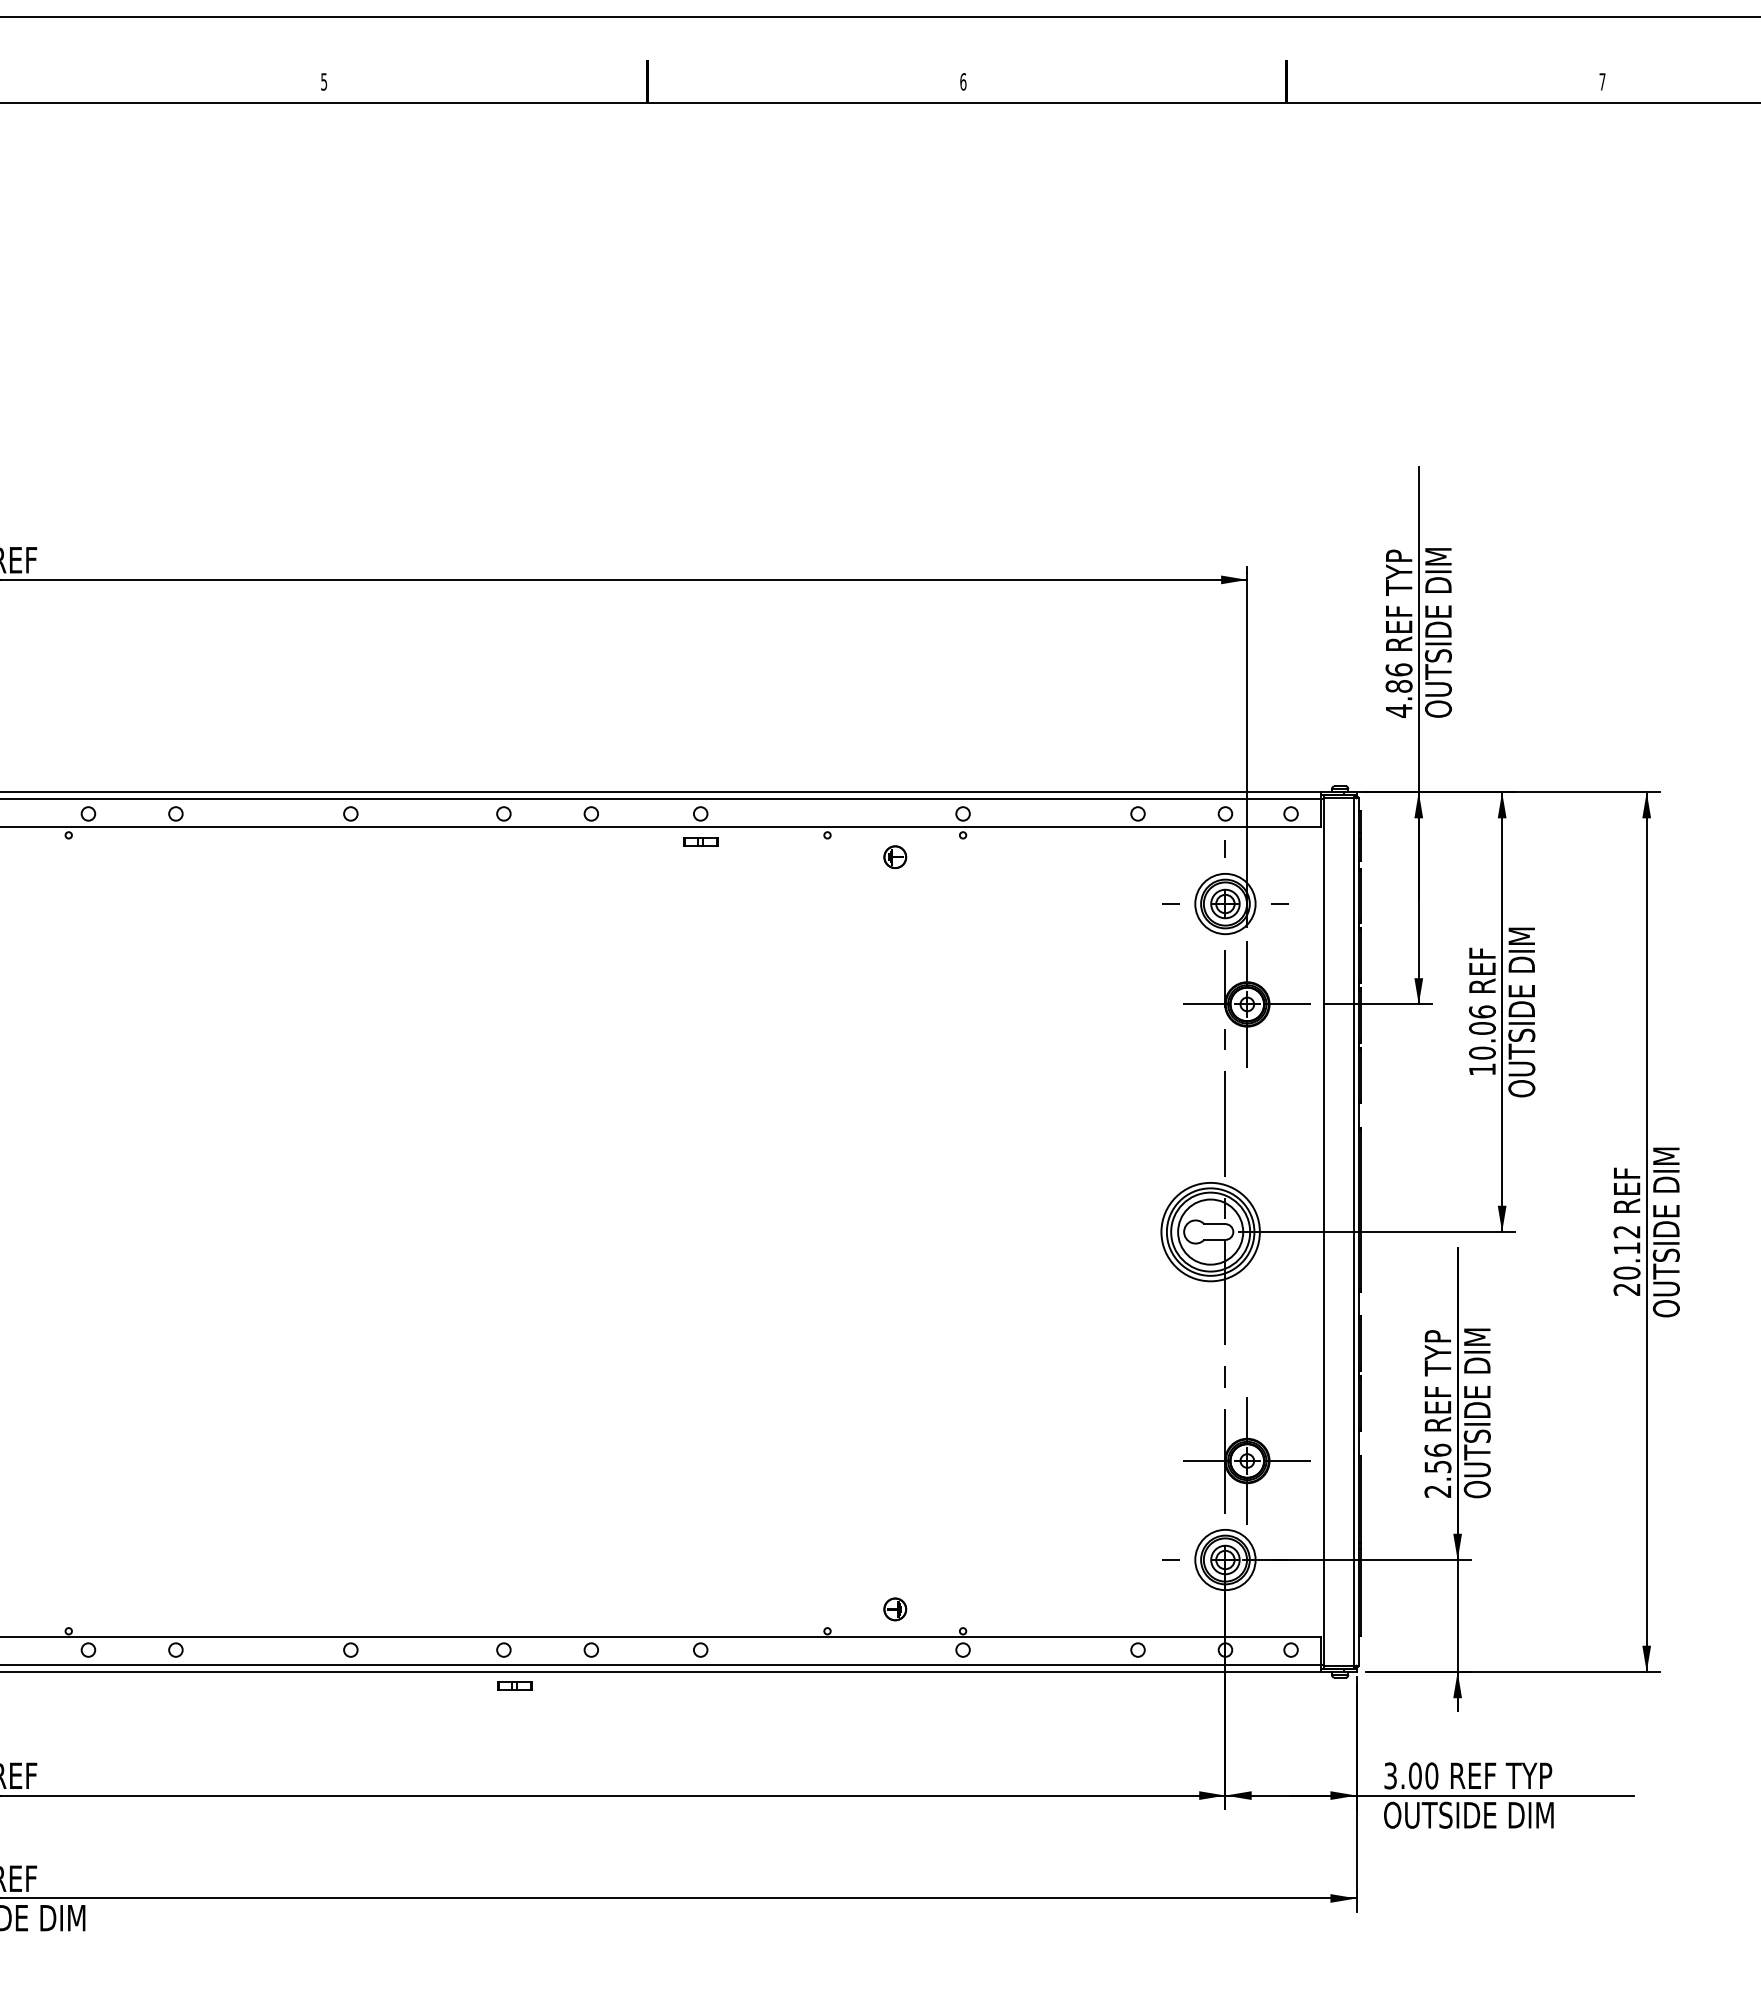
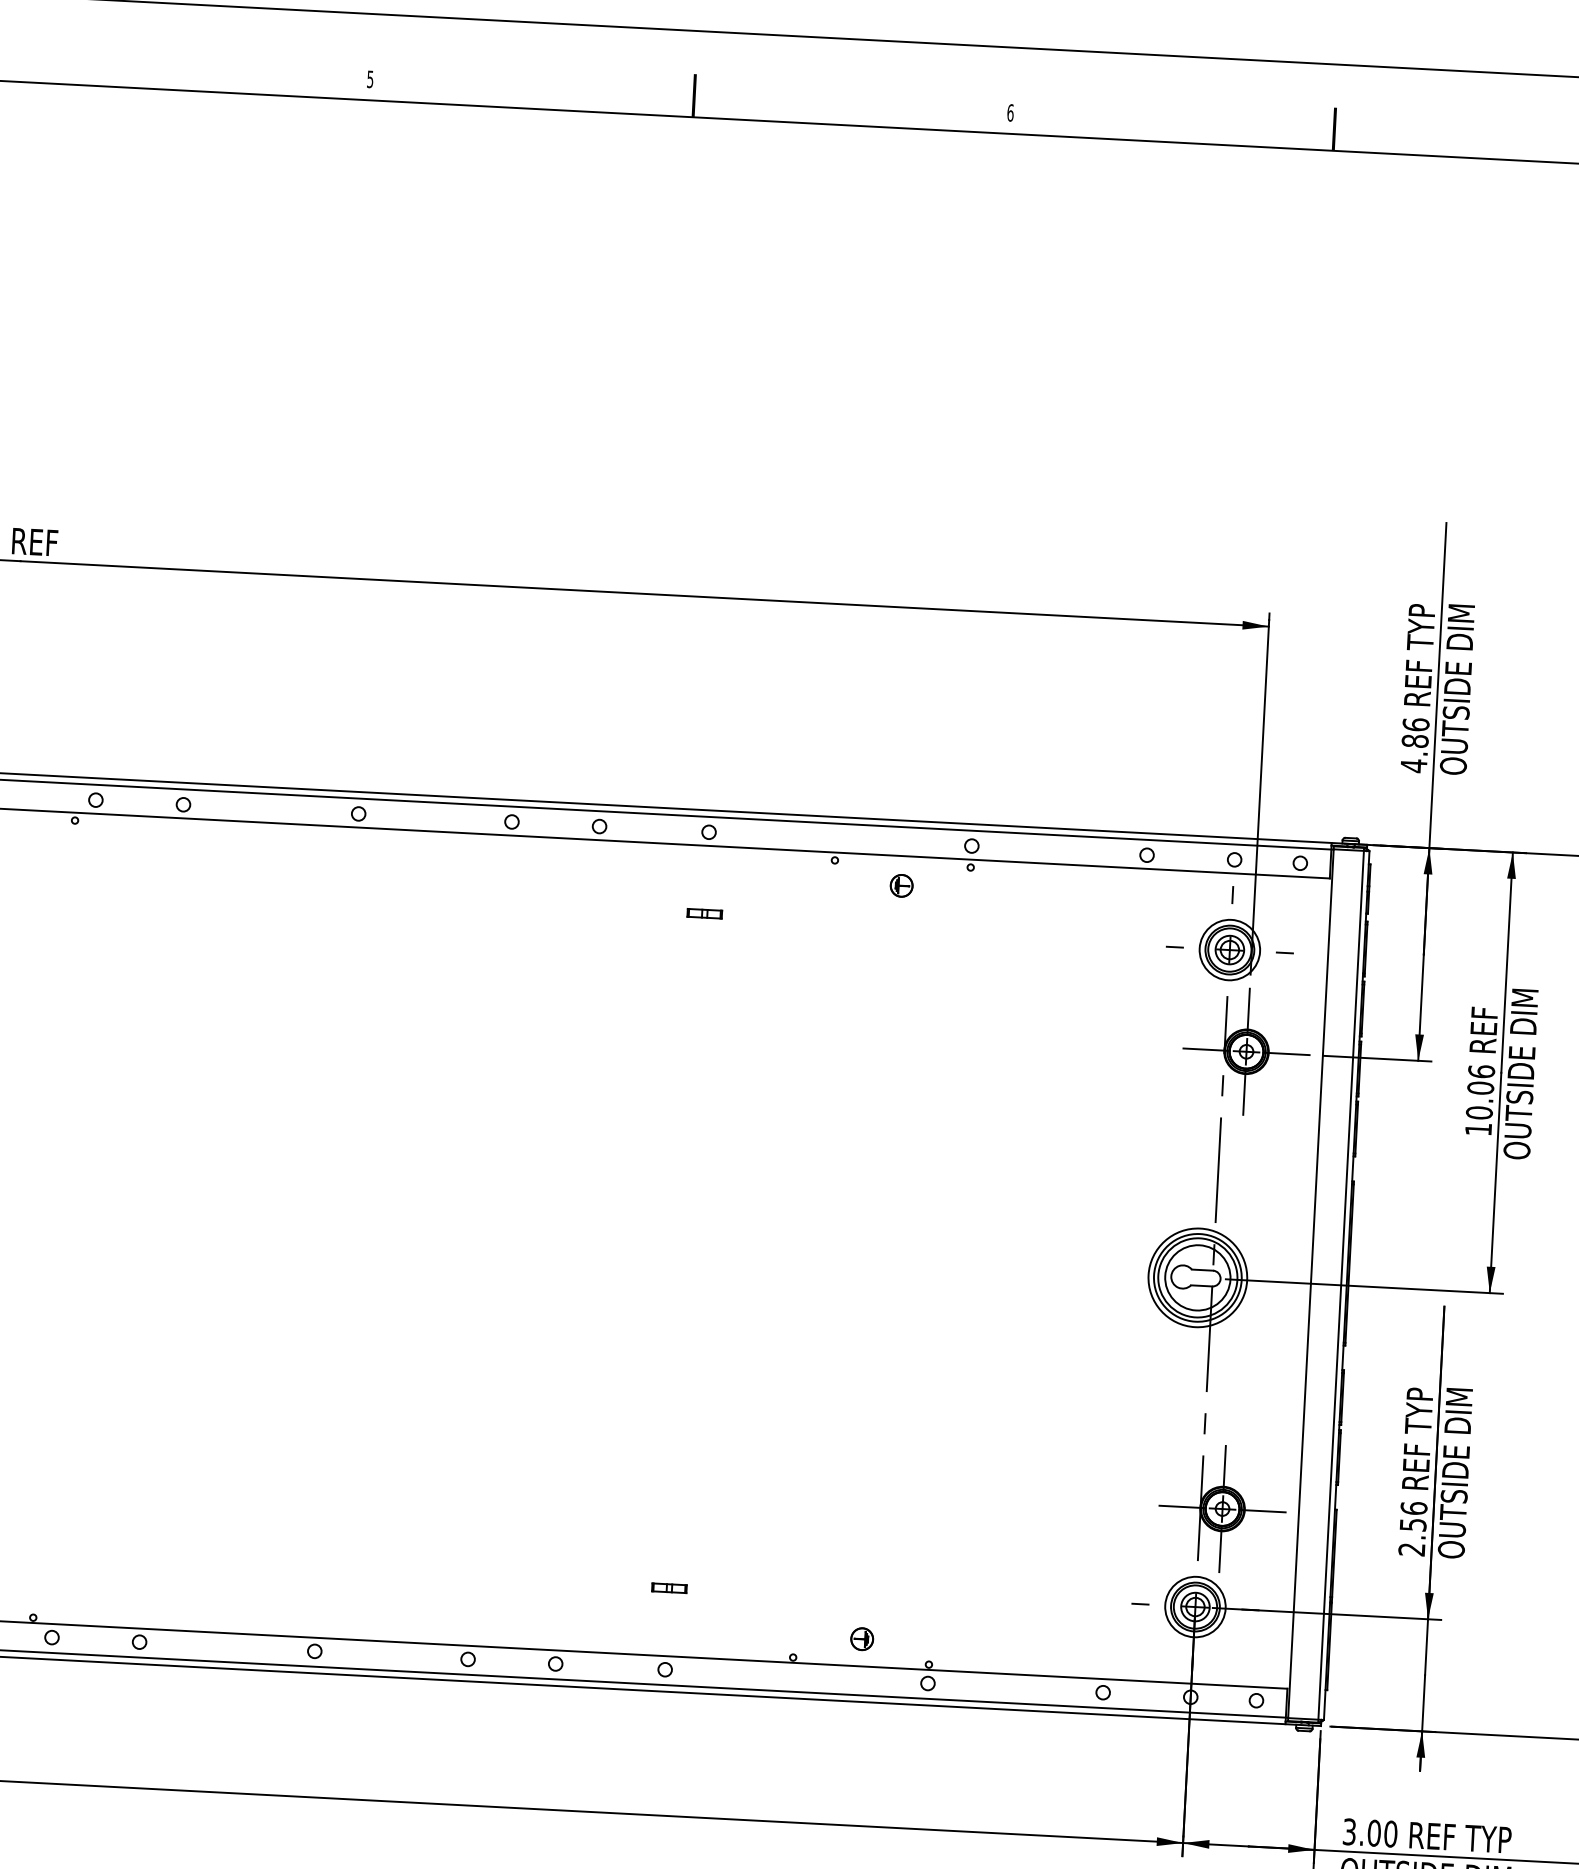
part: (700, 841) -> (704, 912), moved
part: (514, 1685) -> (669, 1588), moved

